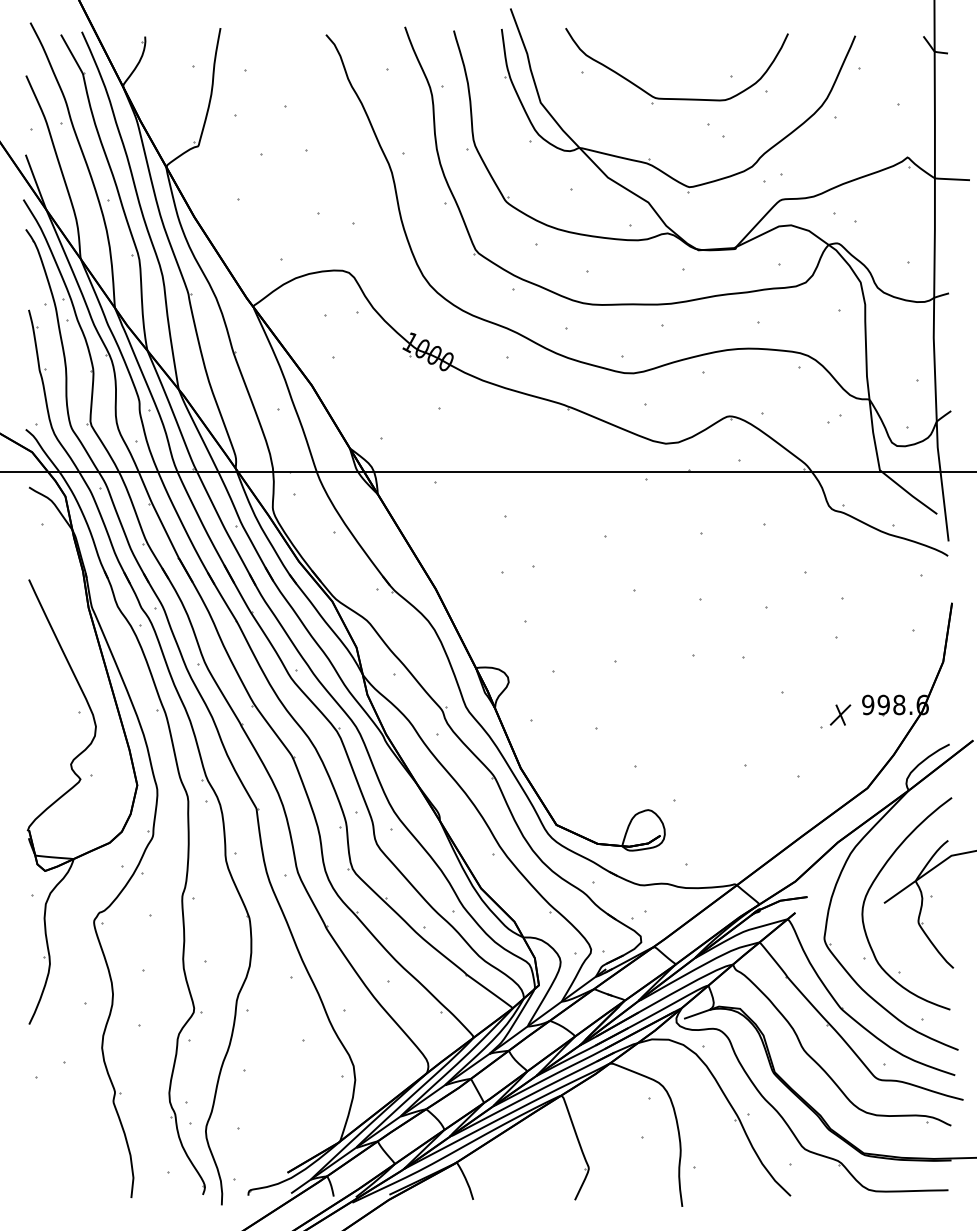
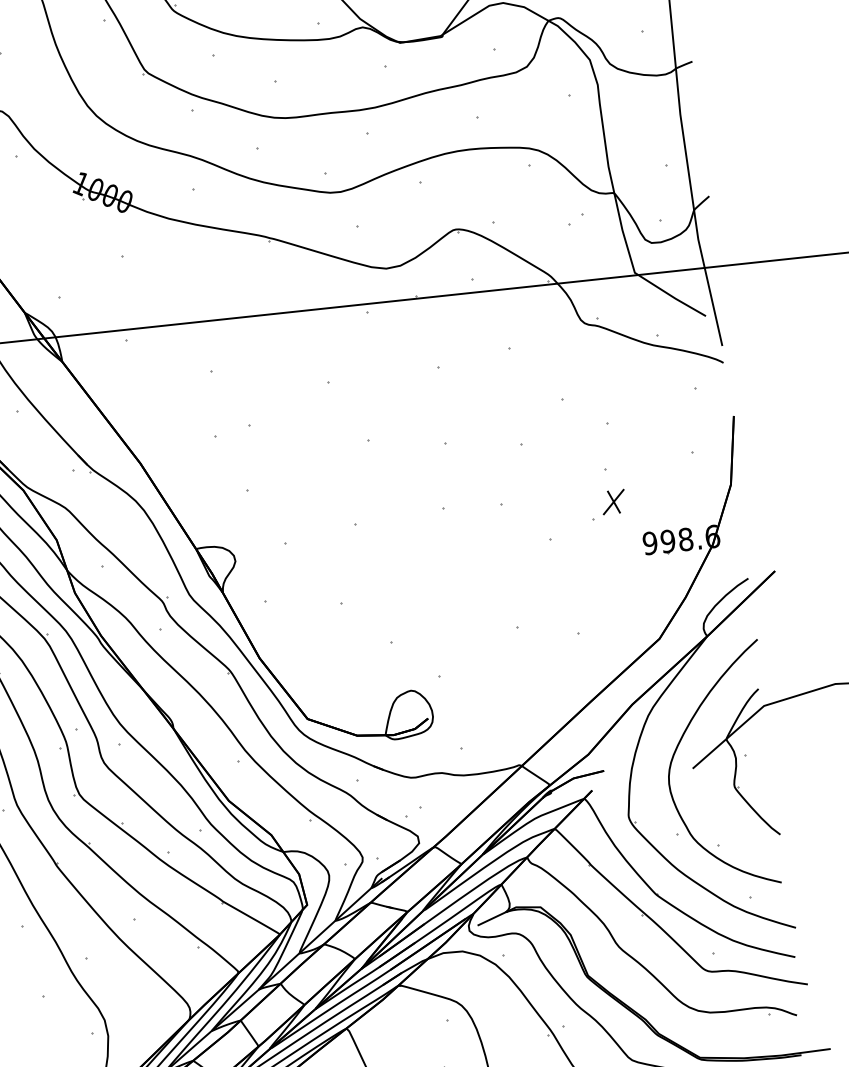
part: (835, 716) -> (608, 504), moved

